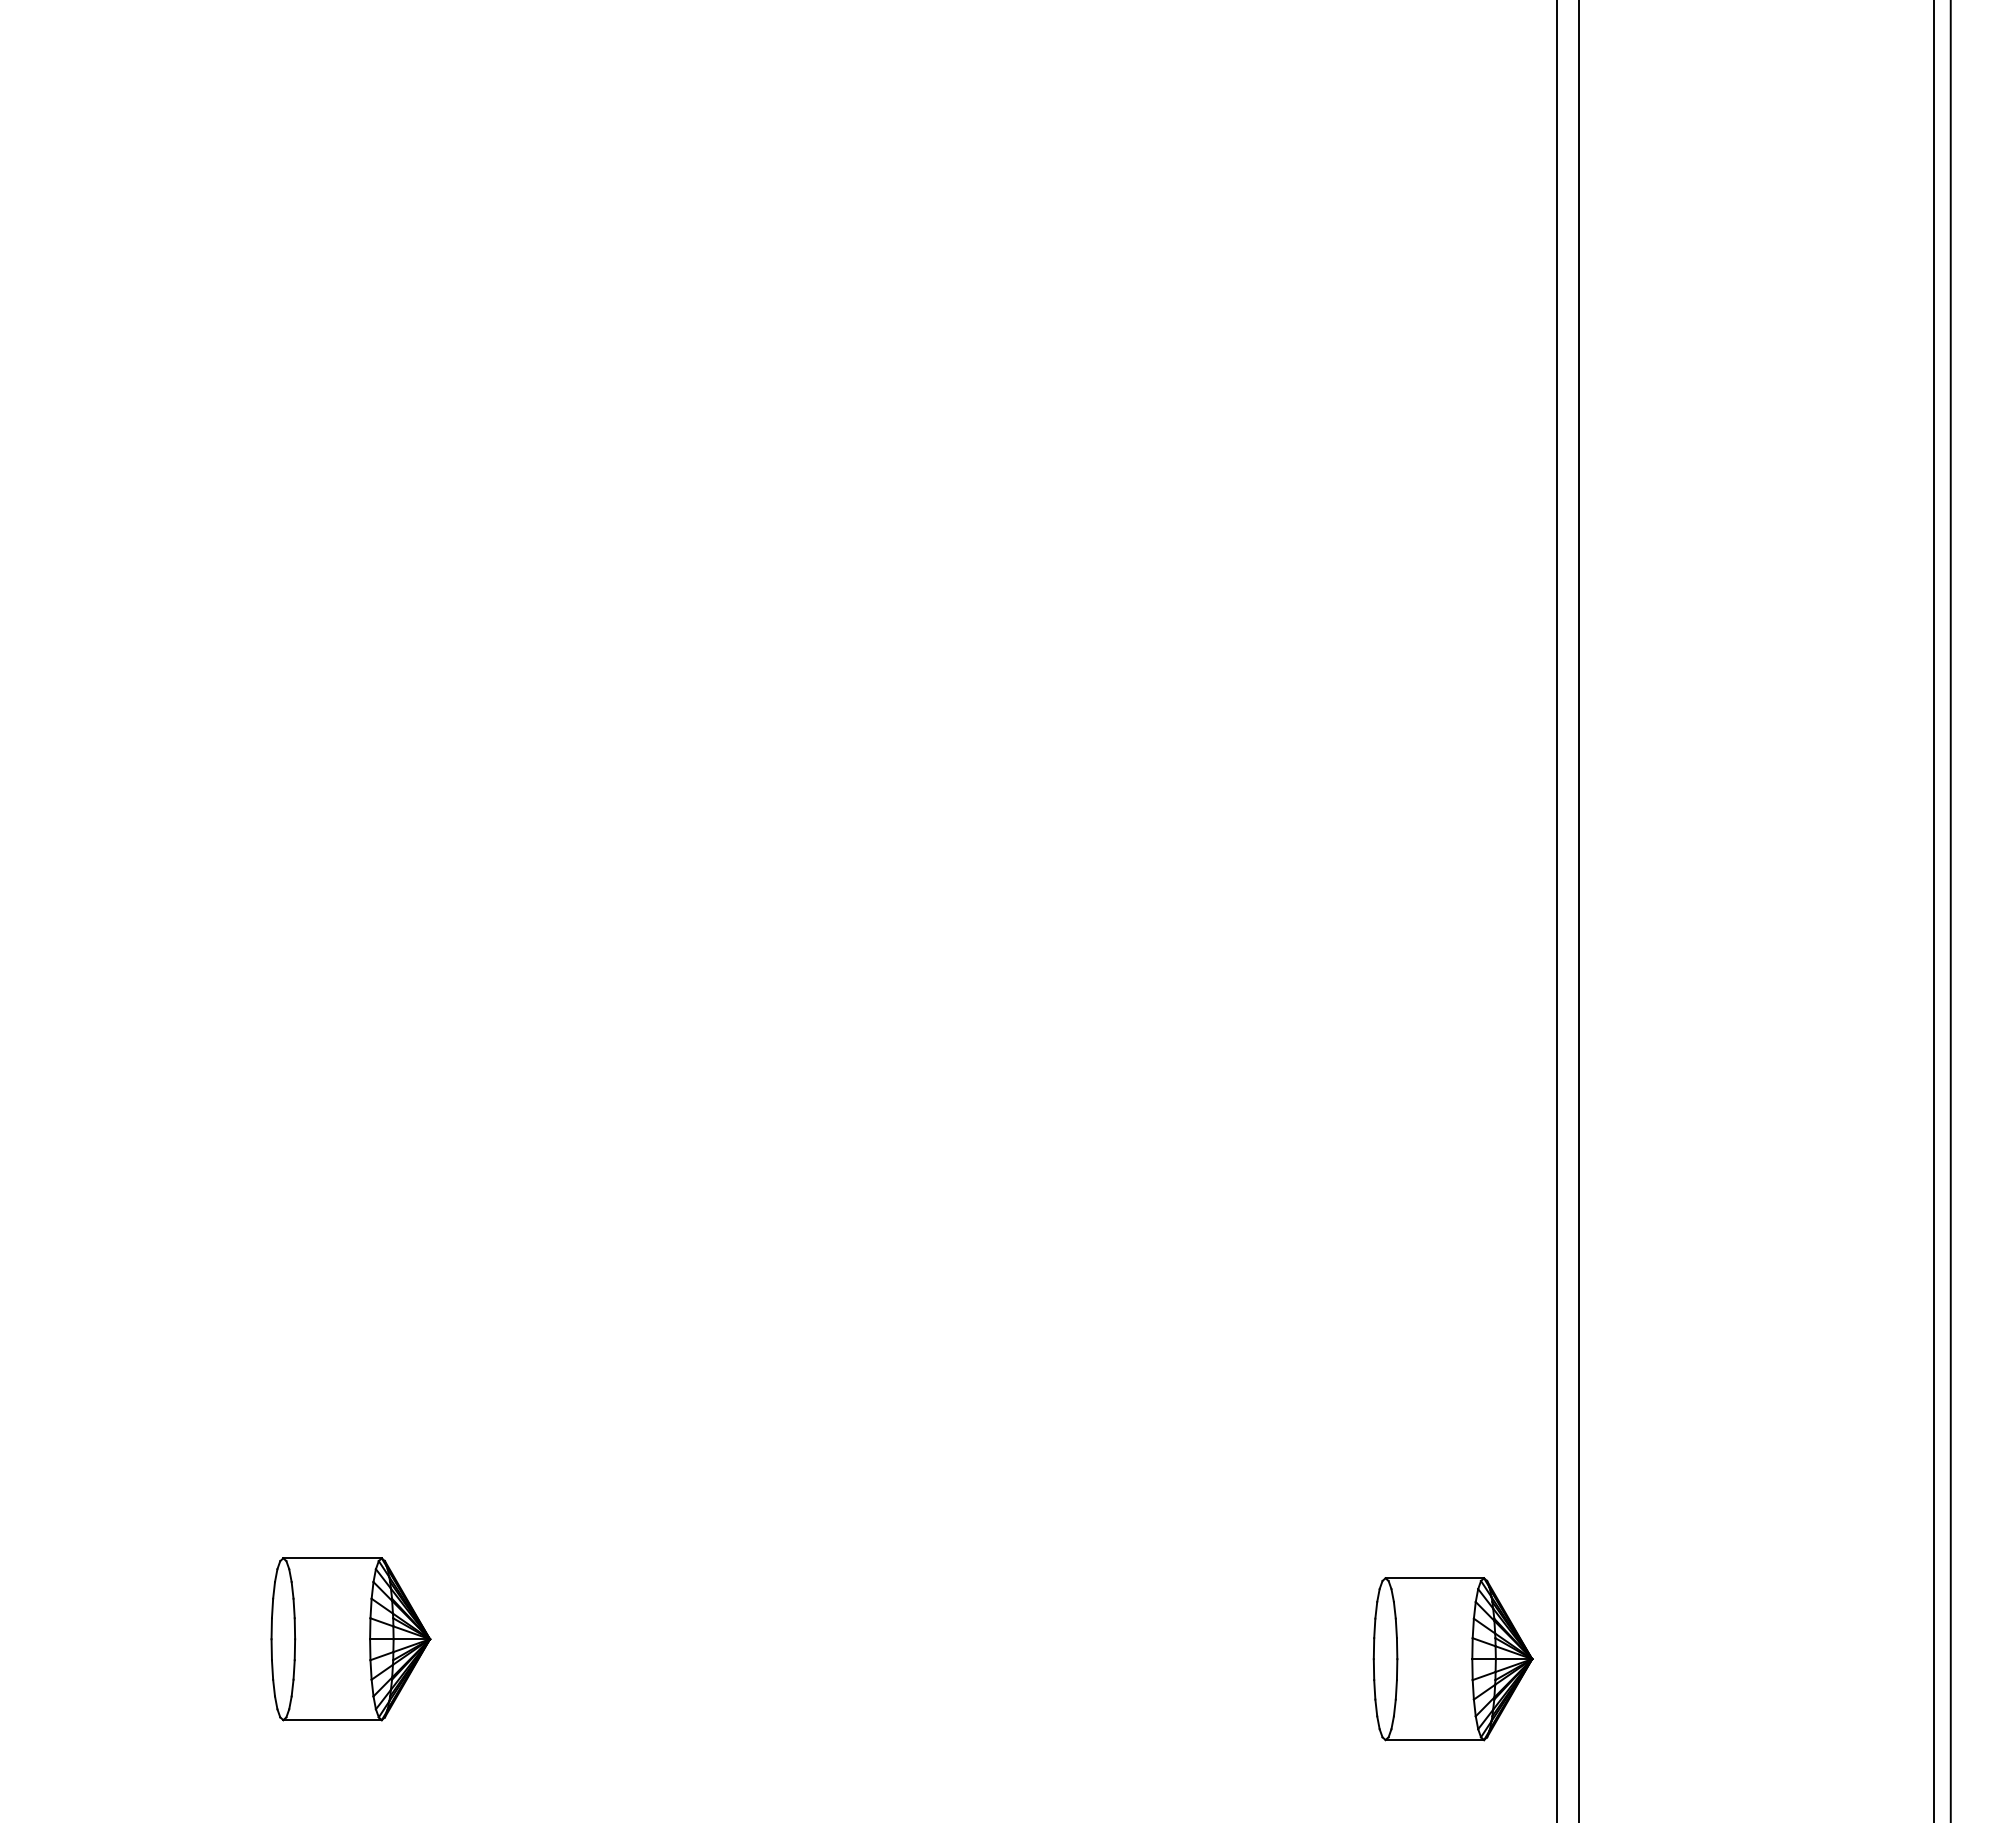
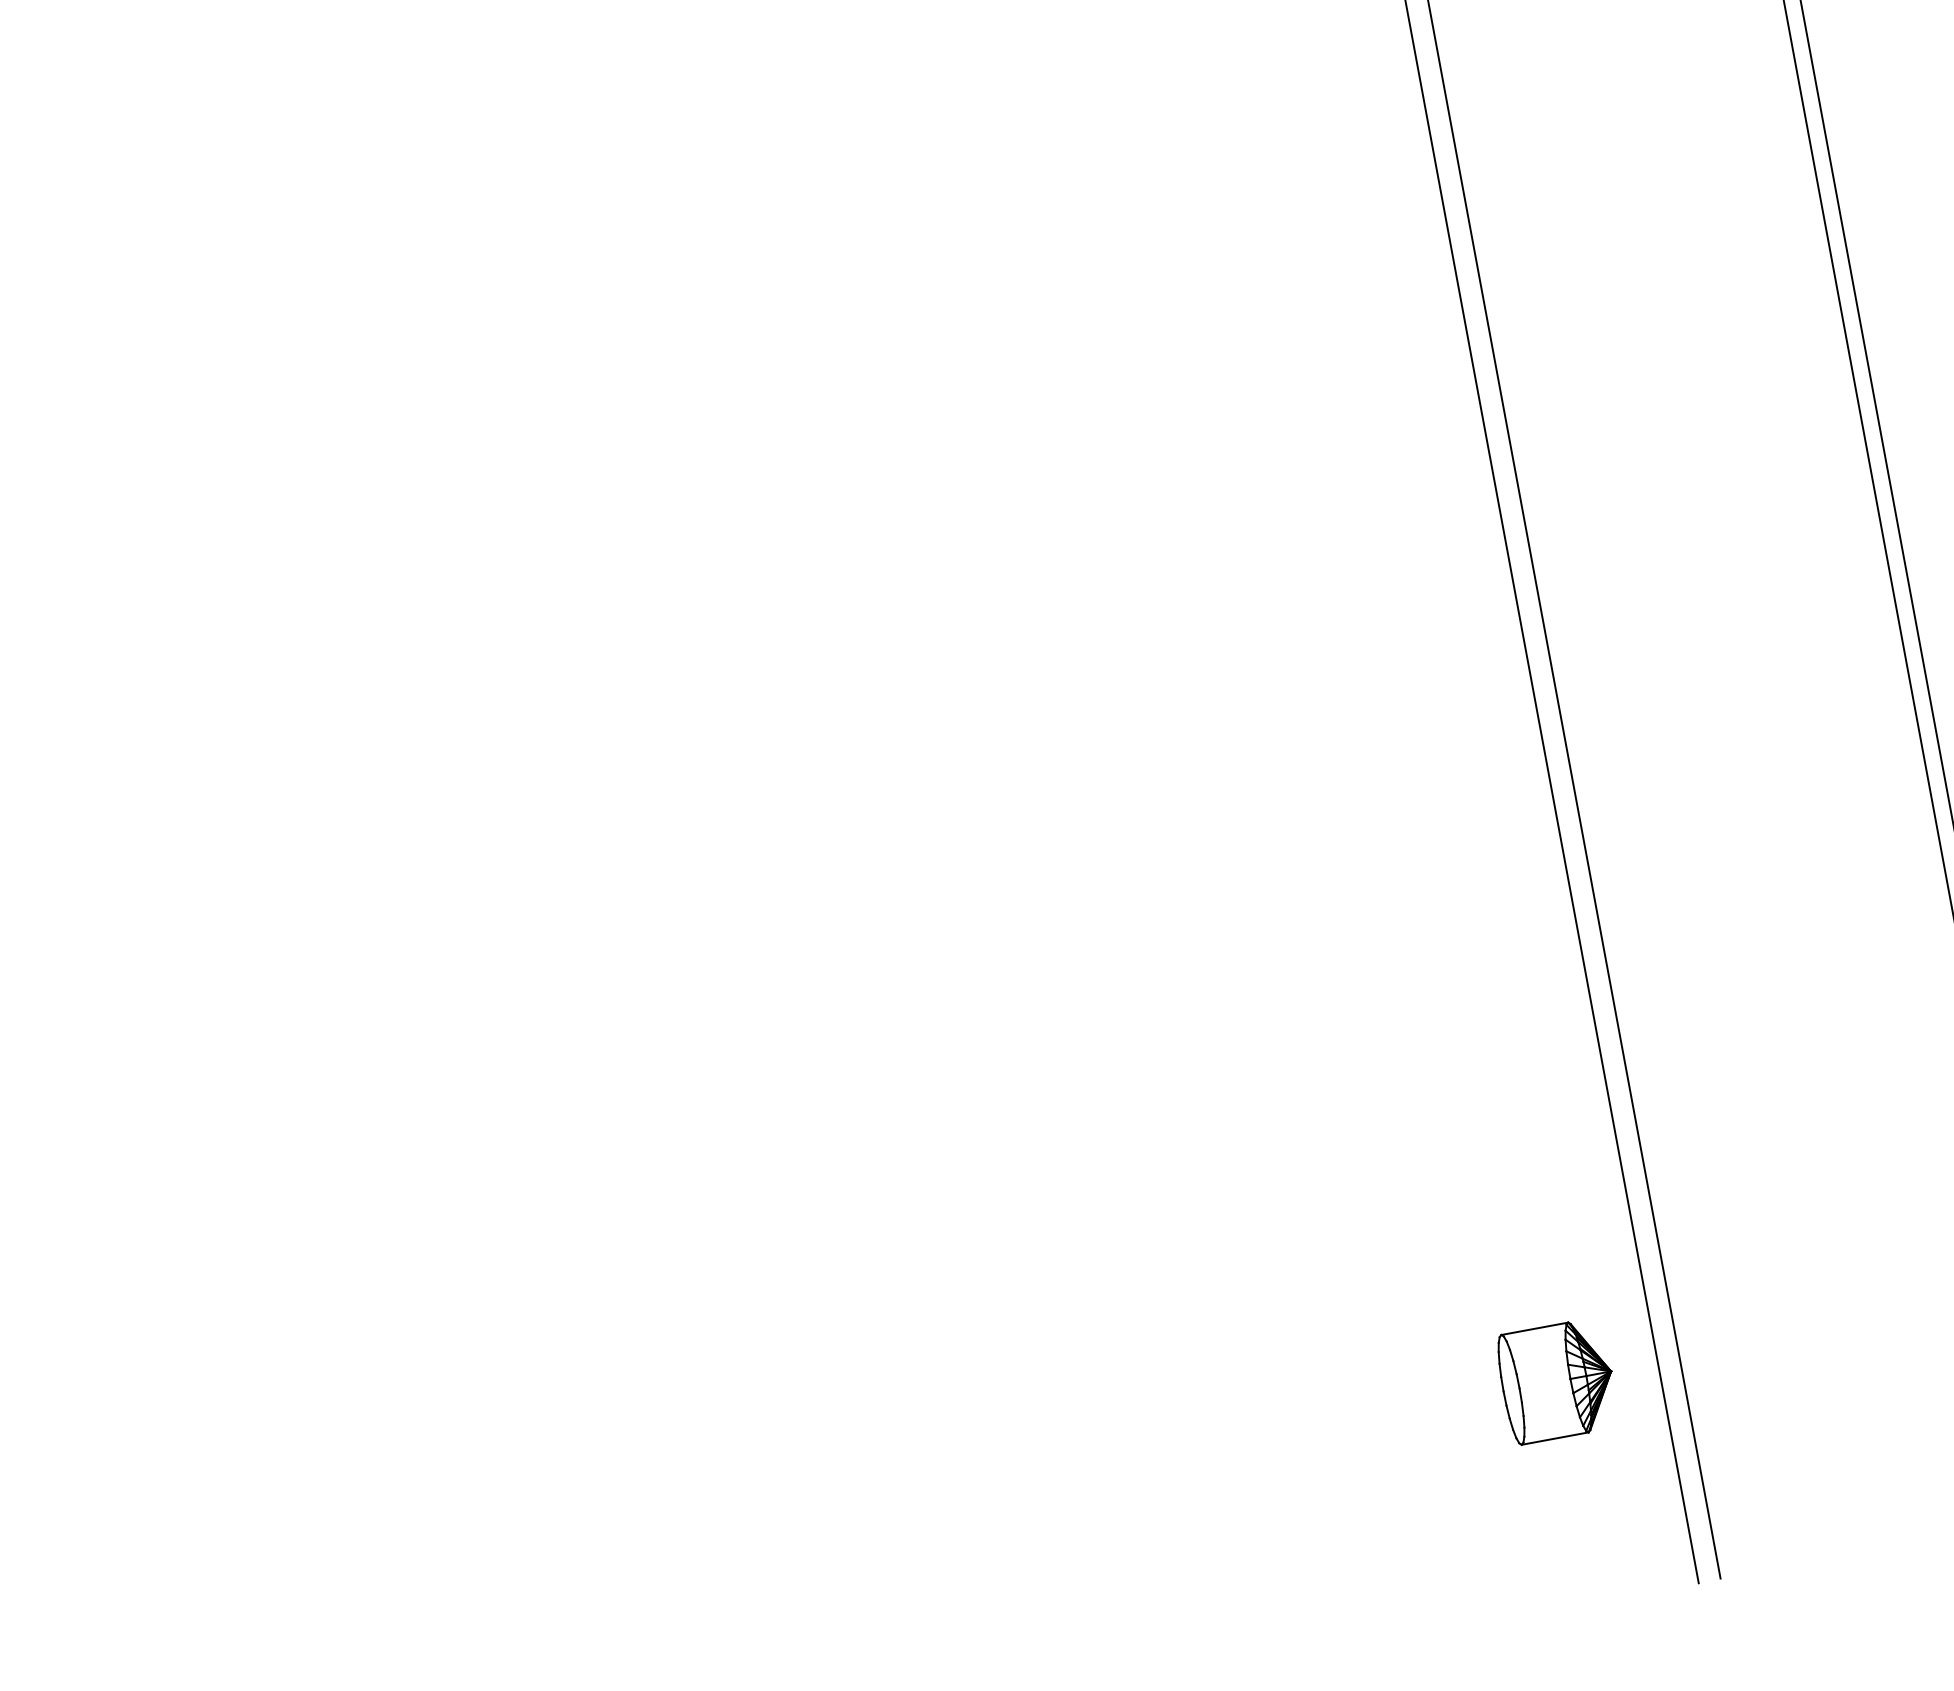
part: (350, 1639) -> (484, 1560), removed
part: (1452, 1659) -> (1556, 1381), size x0.7

